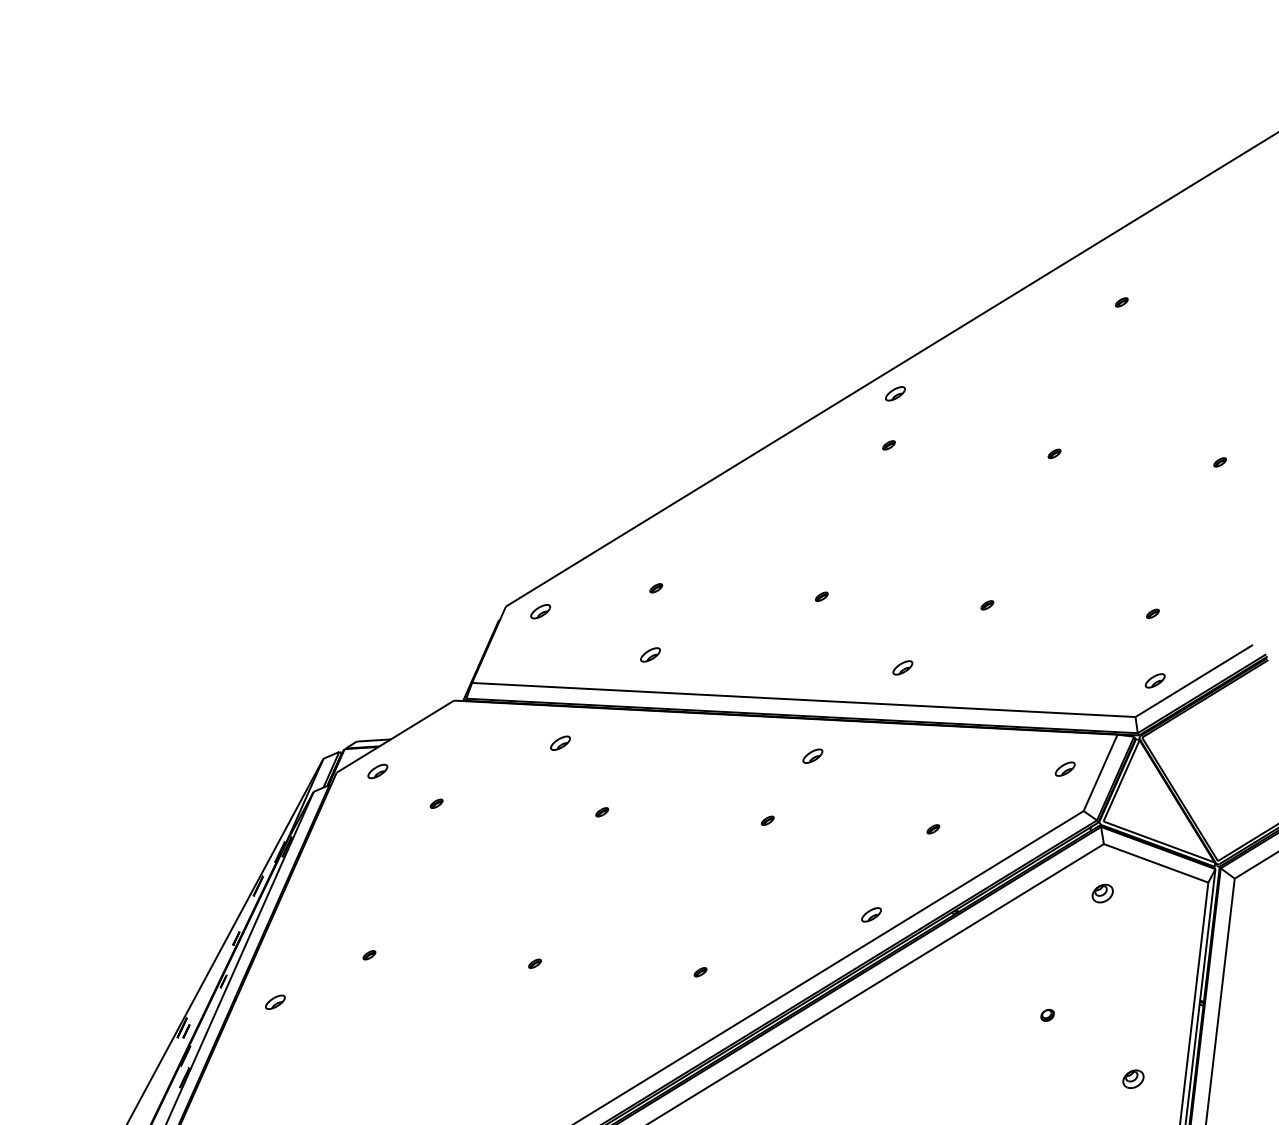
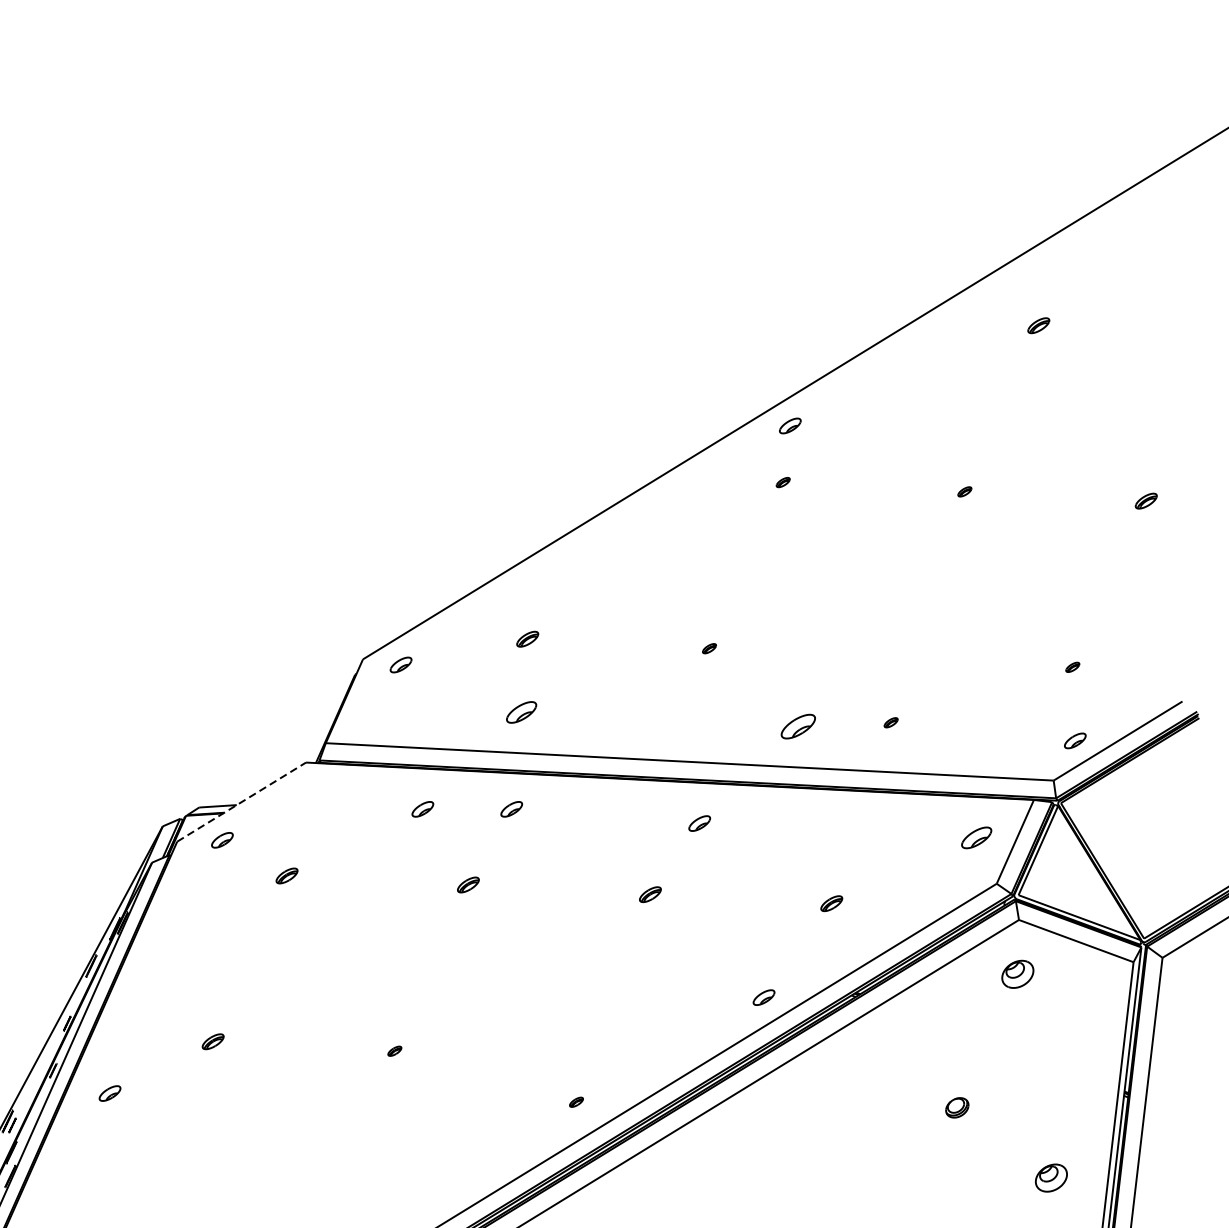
part: (1121, 302) -> (1038, 325), size x1.6
part: (1220, 462) -> (1146, 501), size x1.6
part: (656, 588) -> (528, 639), size x1.6
part: (987, 605) -> (891, 722), moved
part: (650, 654) -> (521, 711), size x1.4
part: (902, 667) -> (798, 726), size x1.6
line: (395, 736) -> (241, 801), solid -> dashed
part: (641, 742) -> (511, 808), added
part: (1064, 768) -> (975, 837), size x1.4
part: (436, 803) -> (286, 875), size x1.6
part: (602, 812) -> (468, 885), size x1.6
part: (767, 820) -> (649, 894), size x1.6
part: (933, 829) -> (832, 903), size x1.6
part: (1102, 893) -> (1017, 974), size x1.4
part: (369, 955) -> (213, 1042), size x1.6
part: (700, 972) -> (576, 1102), moved
part: (1047, 1015) -> (957, 1108), size x1.6
part: (1133, 1078) -> (1051, 1177), size x1.4

